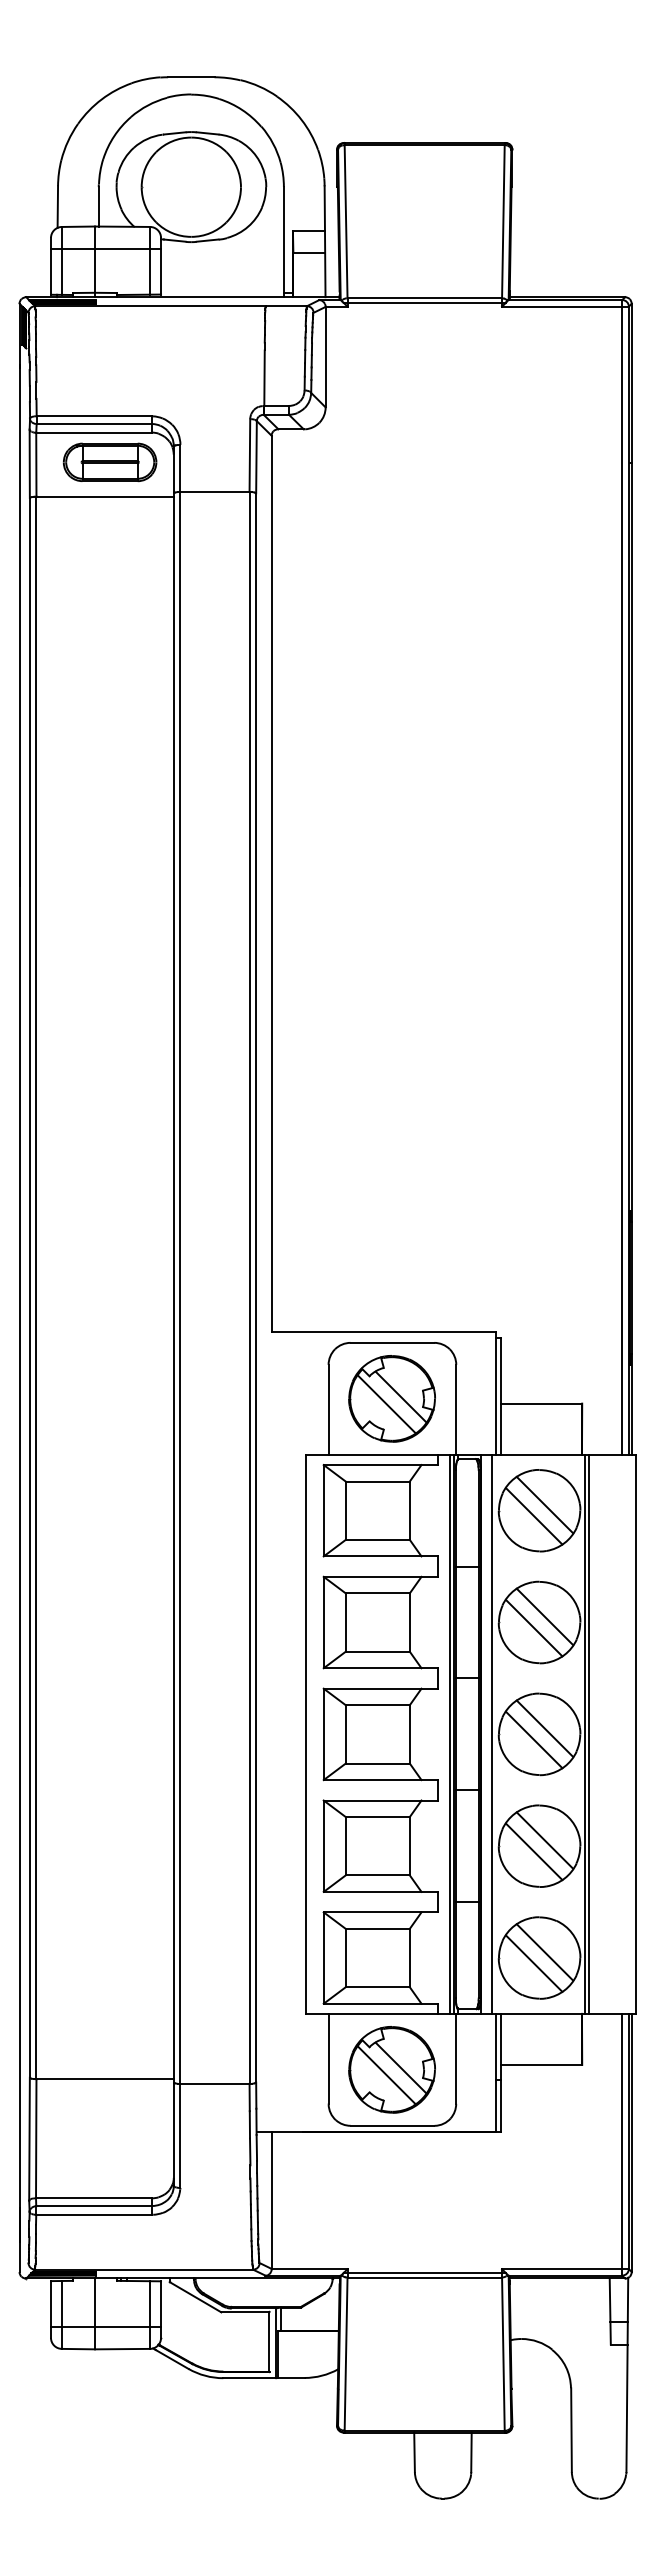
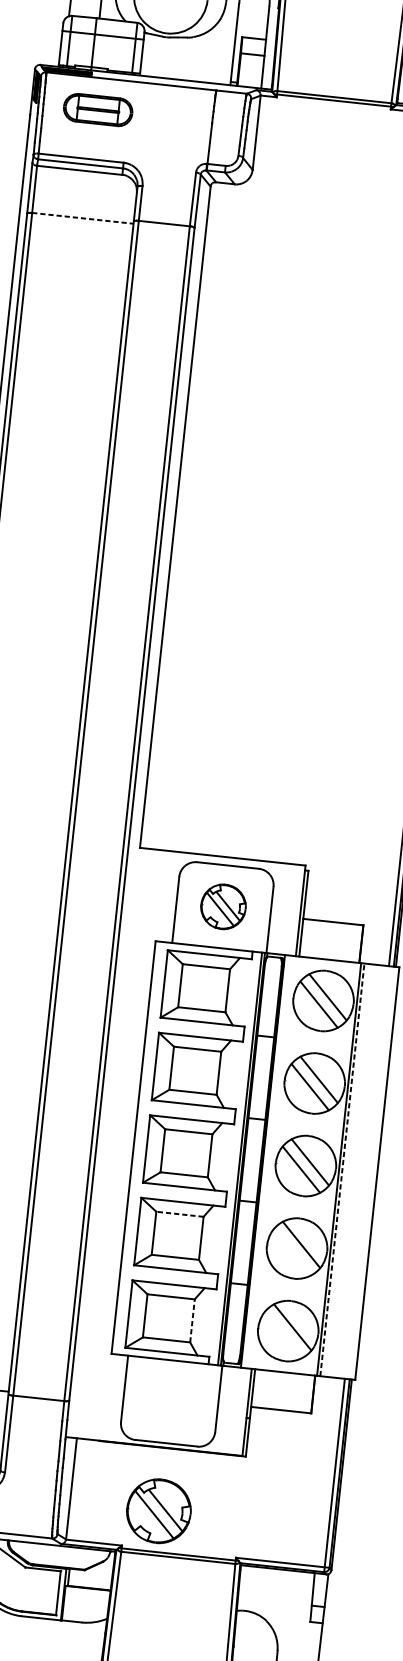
part: (110, 462) -> (98, 110), moved
line: (105, 496) -> (83, 218), solid -> dashed
part: (391, 1398) -> (223, 906), size x0.7
line: (491, 1733) -> (270, 1161), removed
line: (589, 1734) -> (342, 1170), solid -> dashed
line: (377, 1817) -> (179, 1214), solid -> dashed
line: (534, 1851) -> (292, 1252), removed
line: (409, 1957) -> (192, 1320), solid -> dashed
line: (534, 1963) -> (284, 1334), removed
part: (391, 2069) -> (158, 1510), moved

